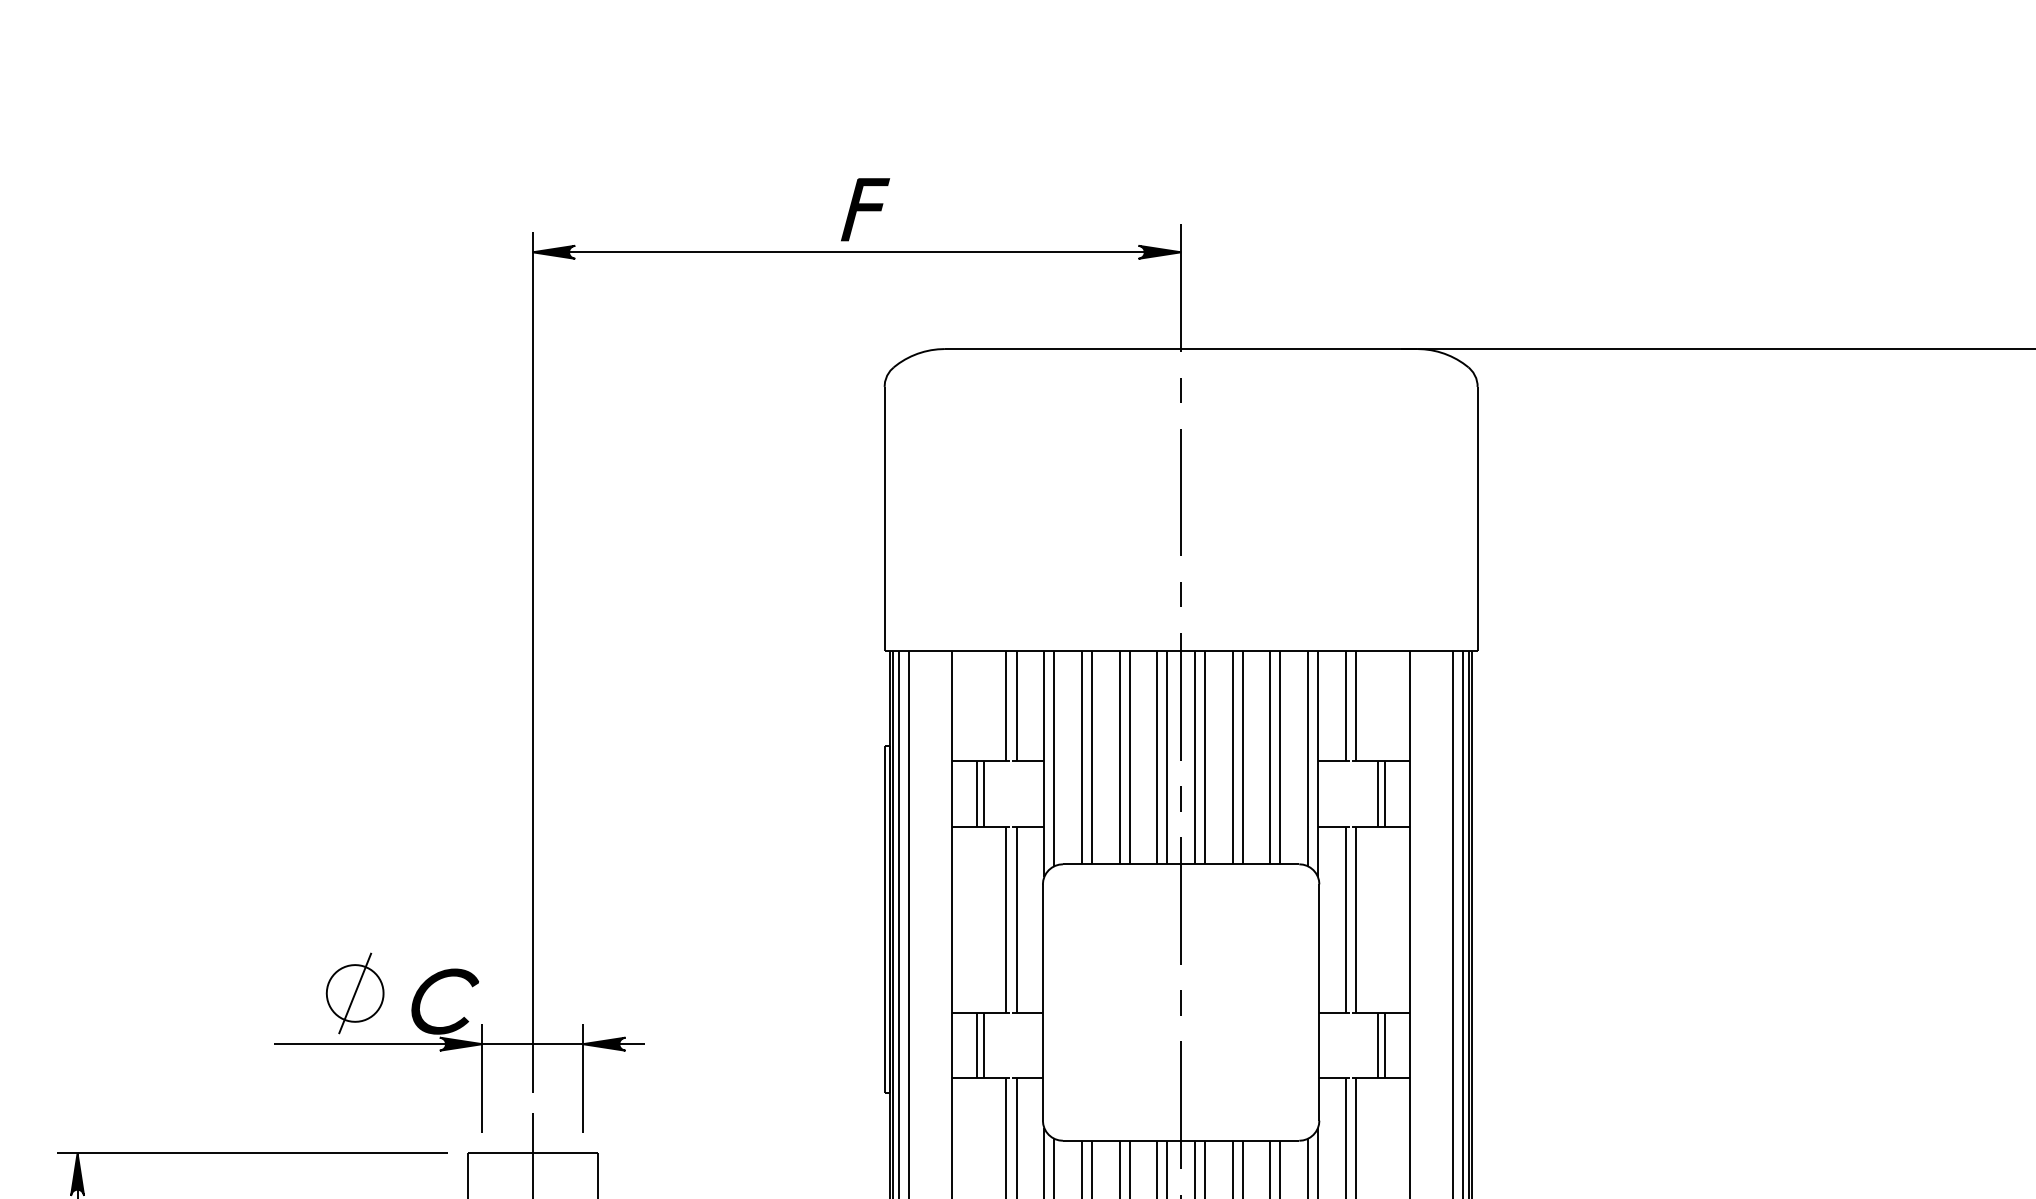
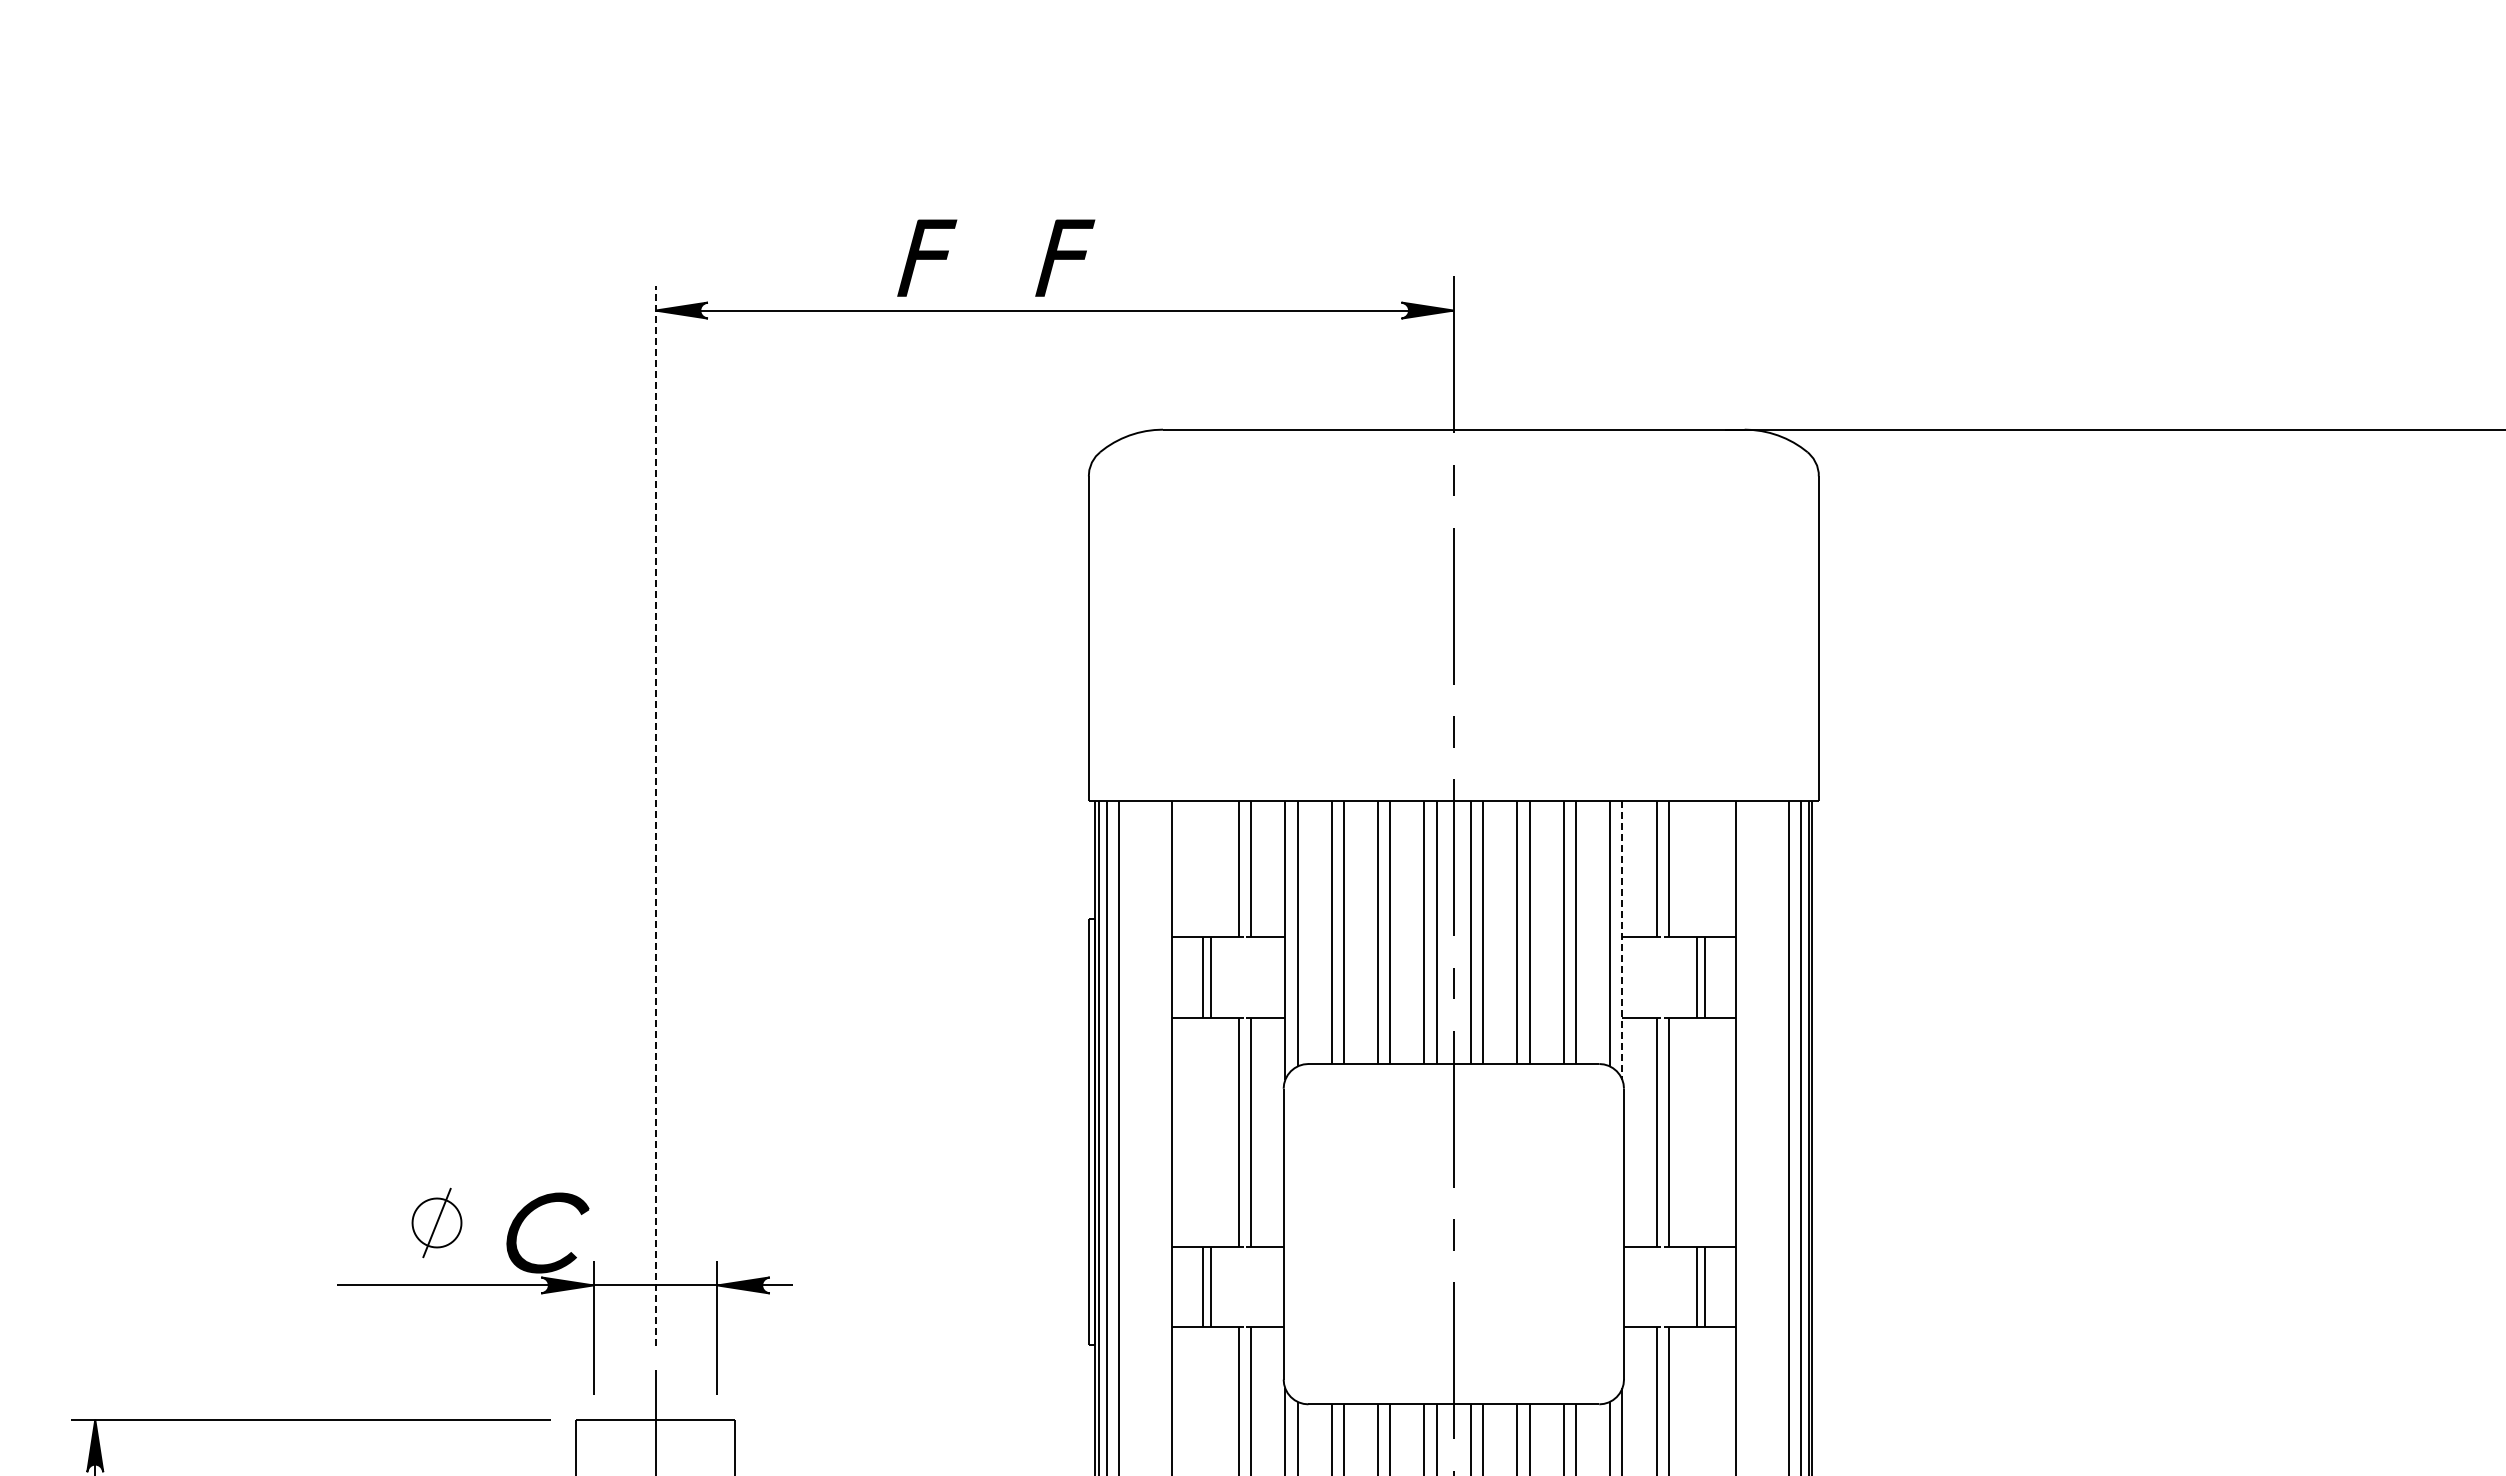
part: (753, 209) -> (927, 257), added
line: (532, 662) -> (655, 815), solid -> dashed
line: (1318, 763) -> (1622, 940), solid -> dashed
part: (354, 993) -> (436, 1222), size x0.7

